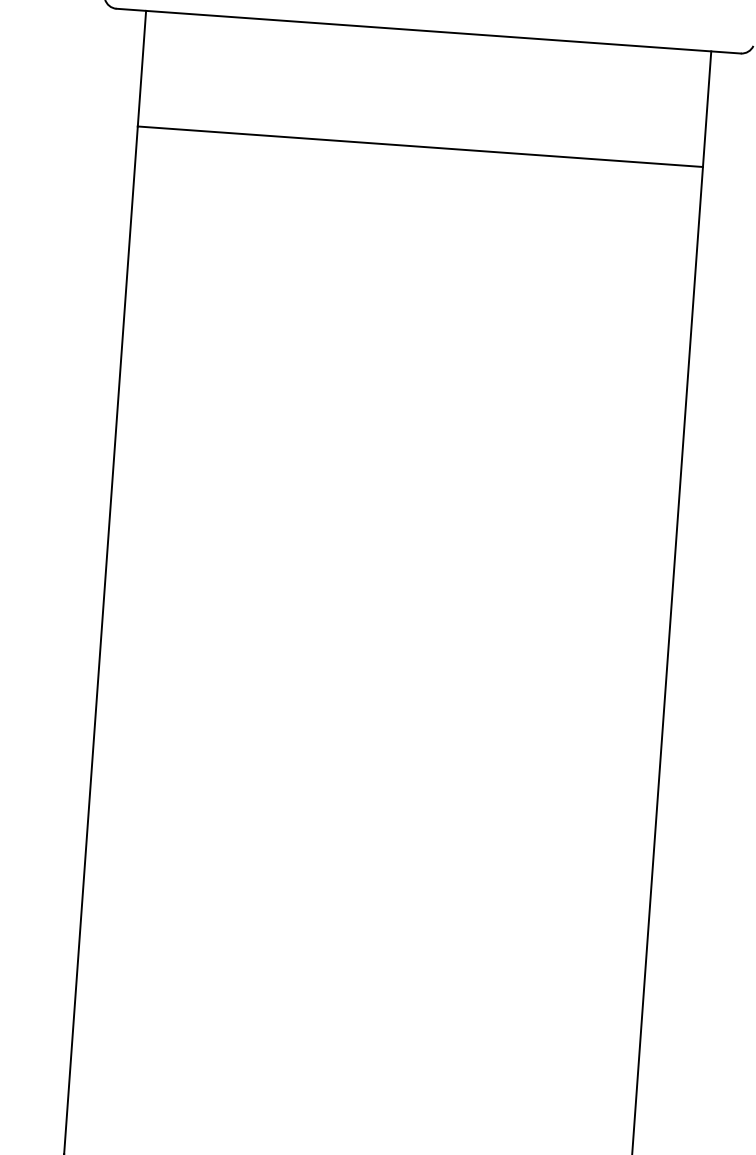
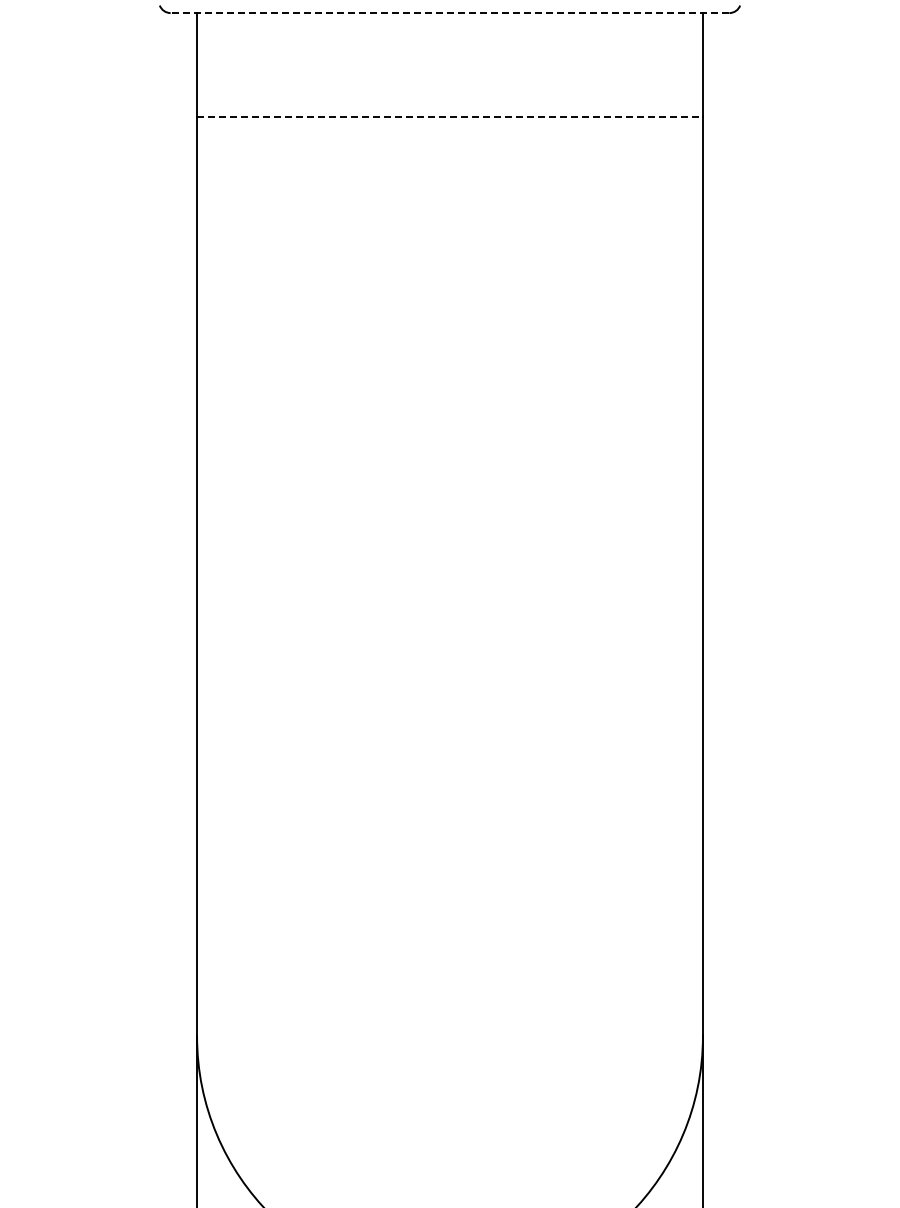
line: (428, 31) -> (449, 13), solid -> dashed
line: (420, 146) -> (450, 116), solid -> dashed

